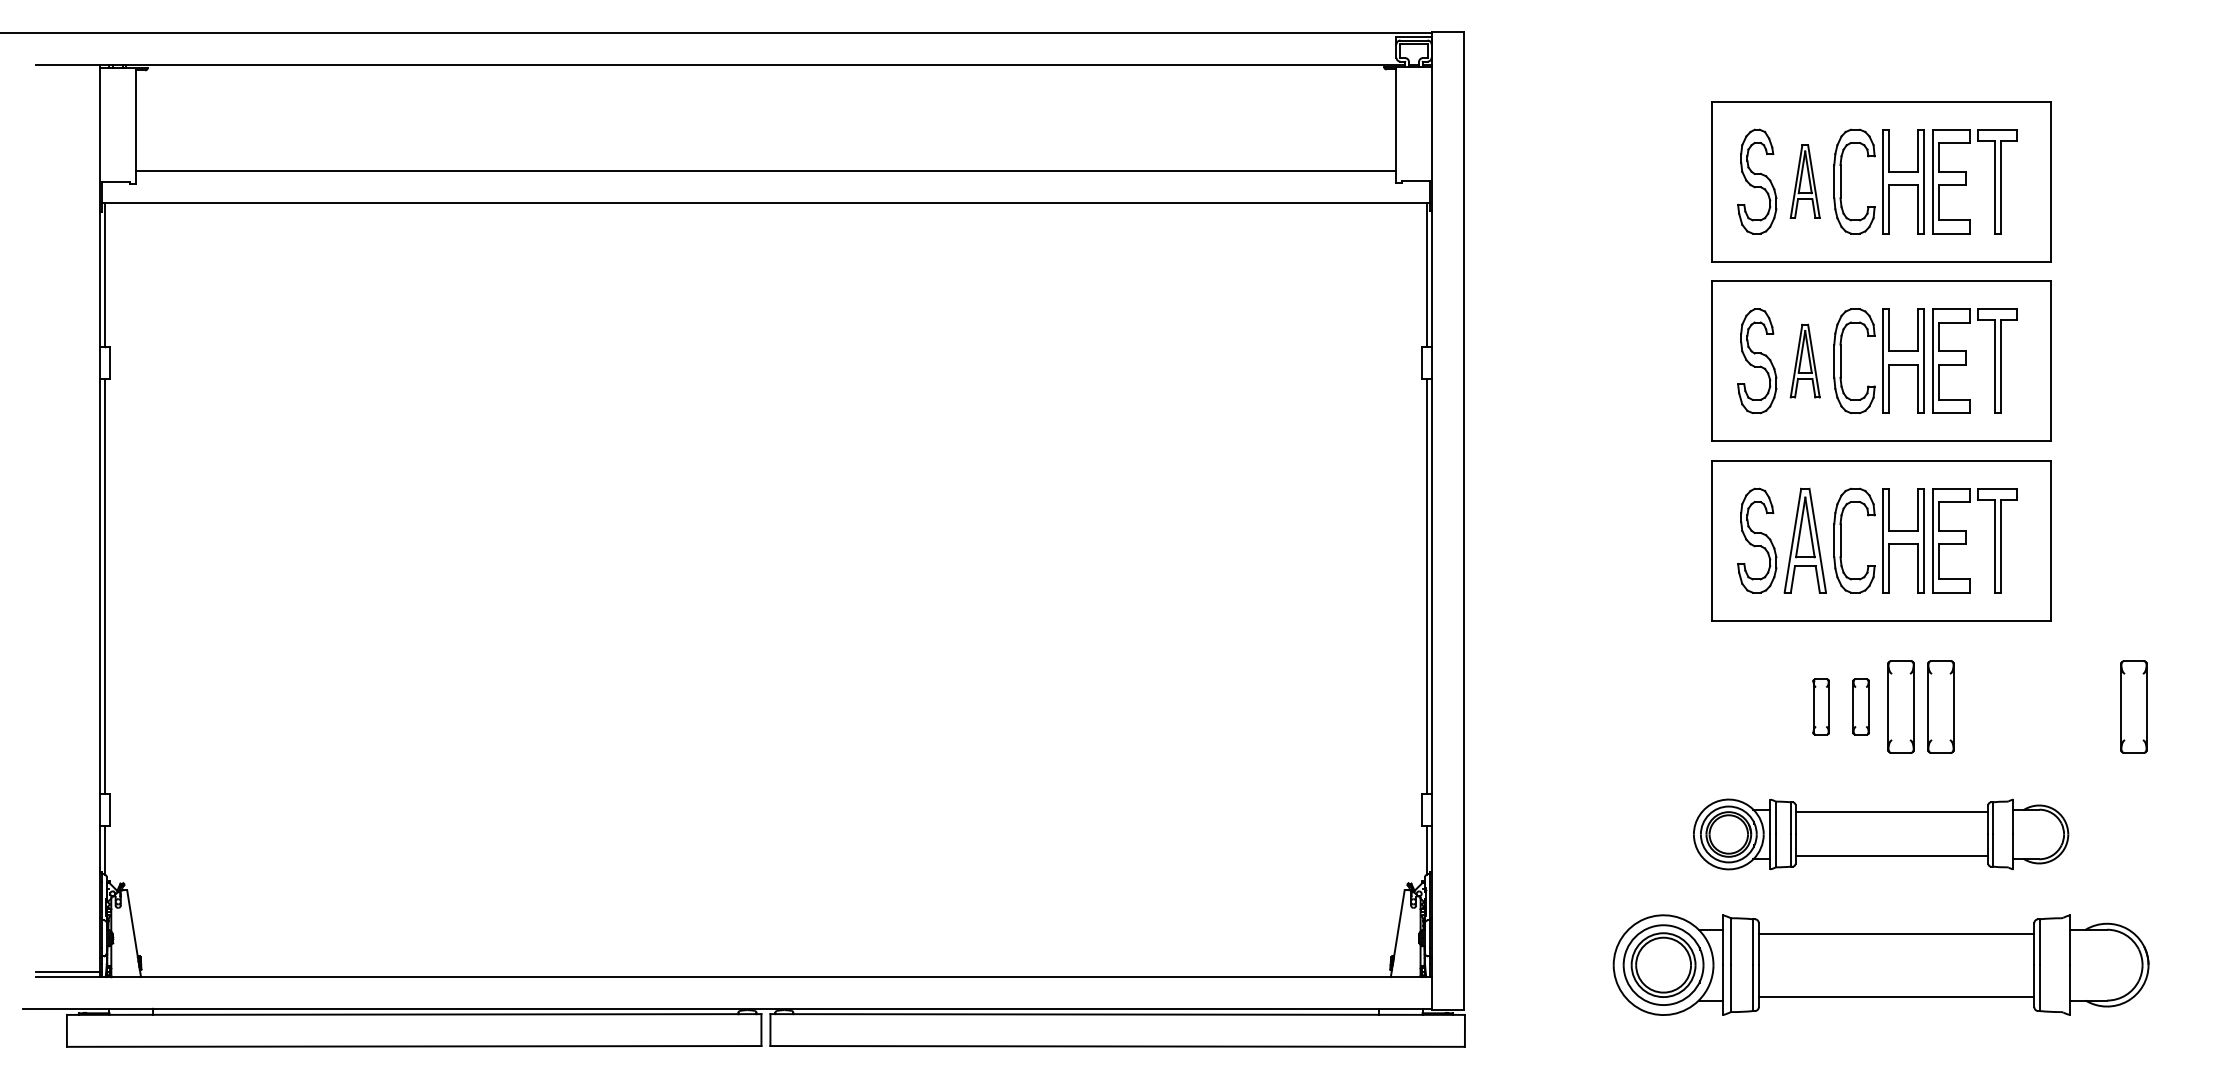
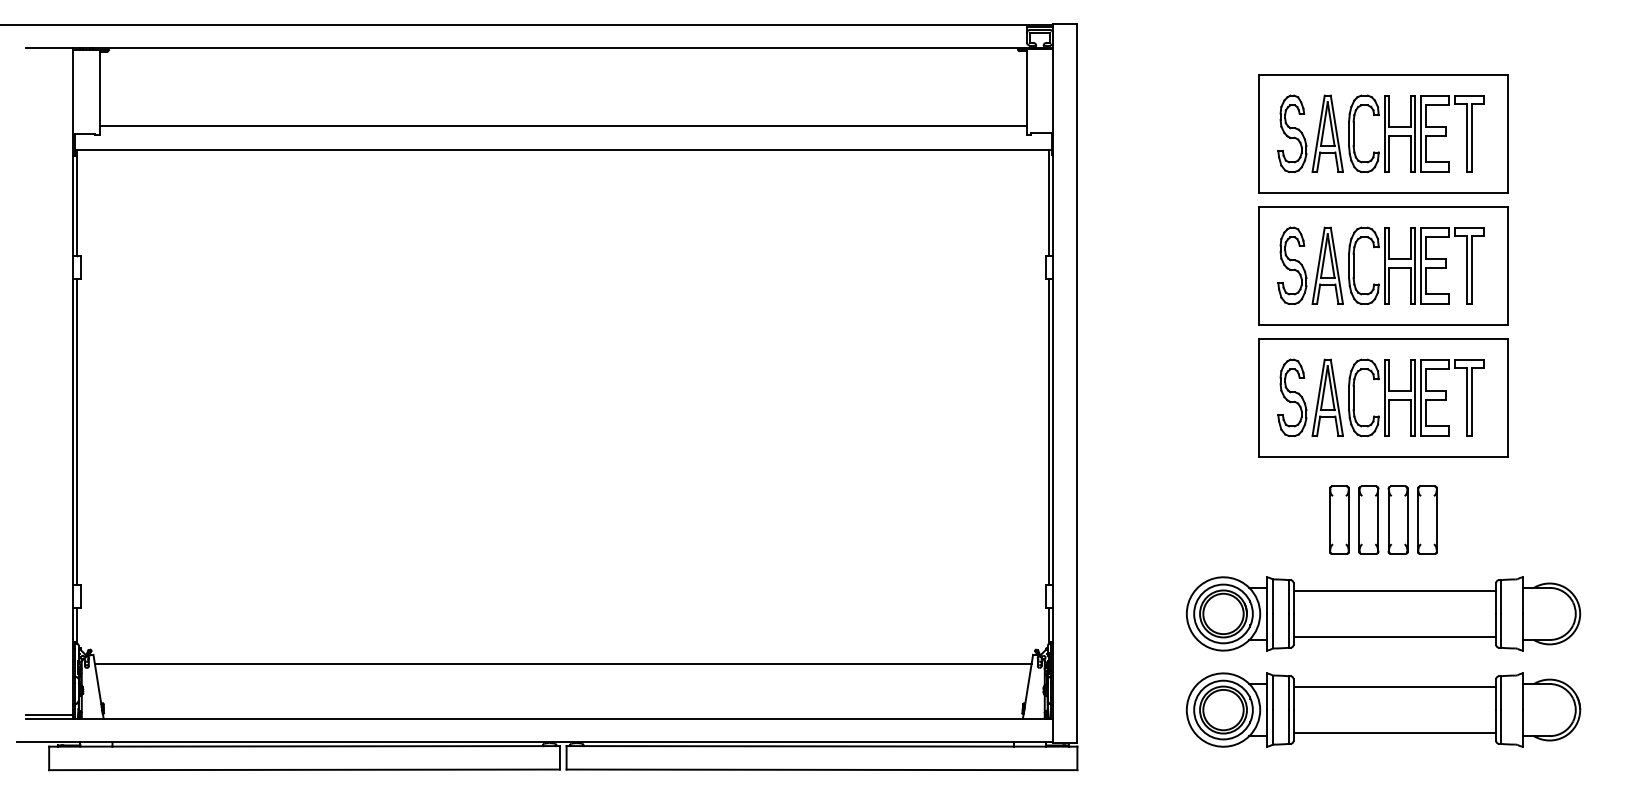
part: (1804, 181) -> (1327, 133), size x1.43
part: (1804, 360) -> (1327, 265), size x1.43
part: (1820, 706) -> (1338, 519), size x1.67
part: (1860, 706) -> (1368, 519), size x1.67
part: (2133, 706) -> (1569, 519), removed
part: (1880, 834) -> (1383, 613), size x1.43
line: (765, 901) -> (562, 663), added

